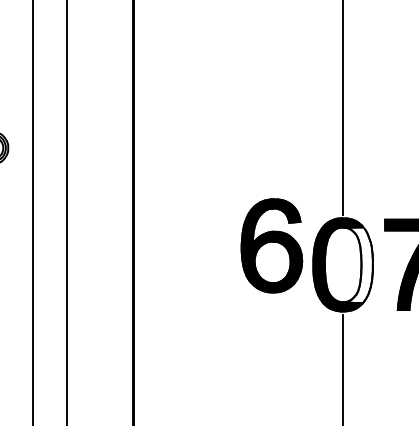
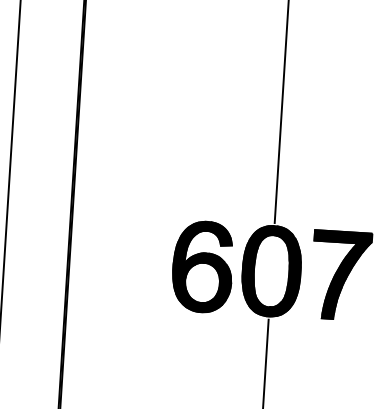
part: (271, 245) -> (202, 266), moved
fill: (357, 265) -> (285, 272), added

